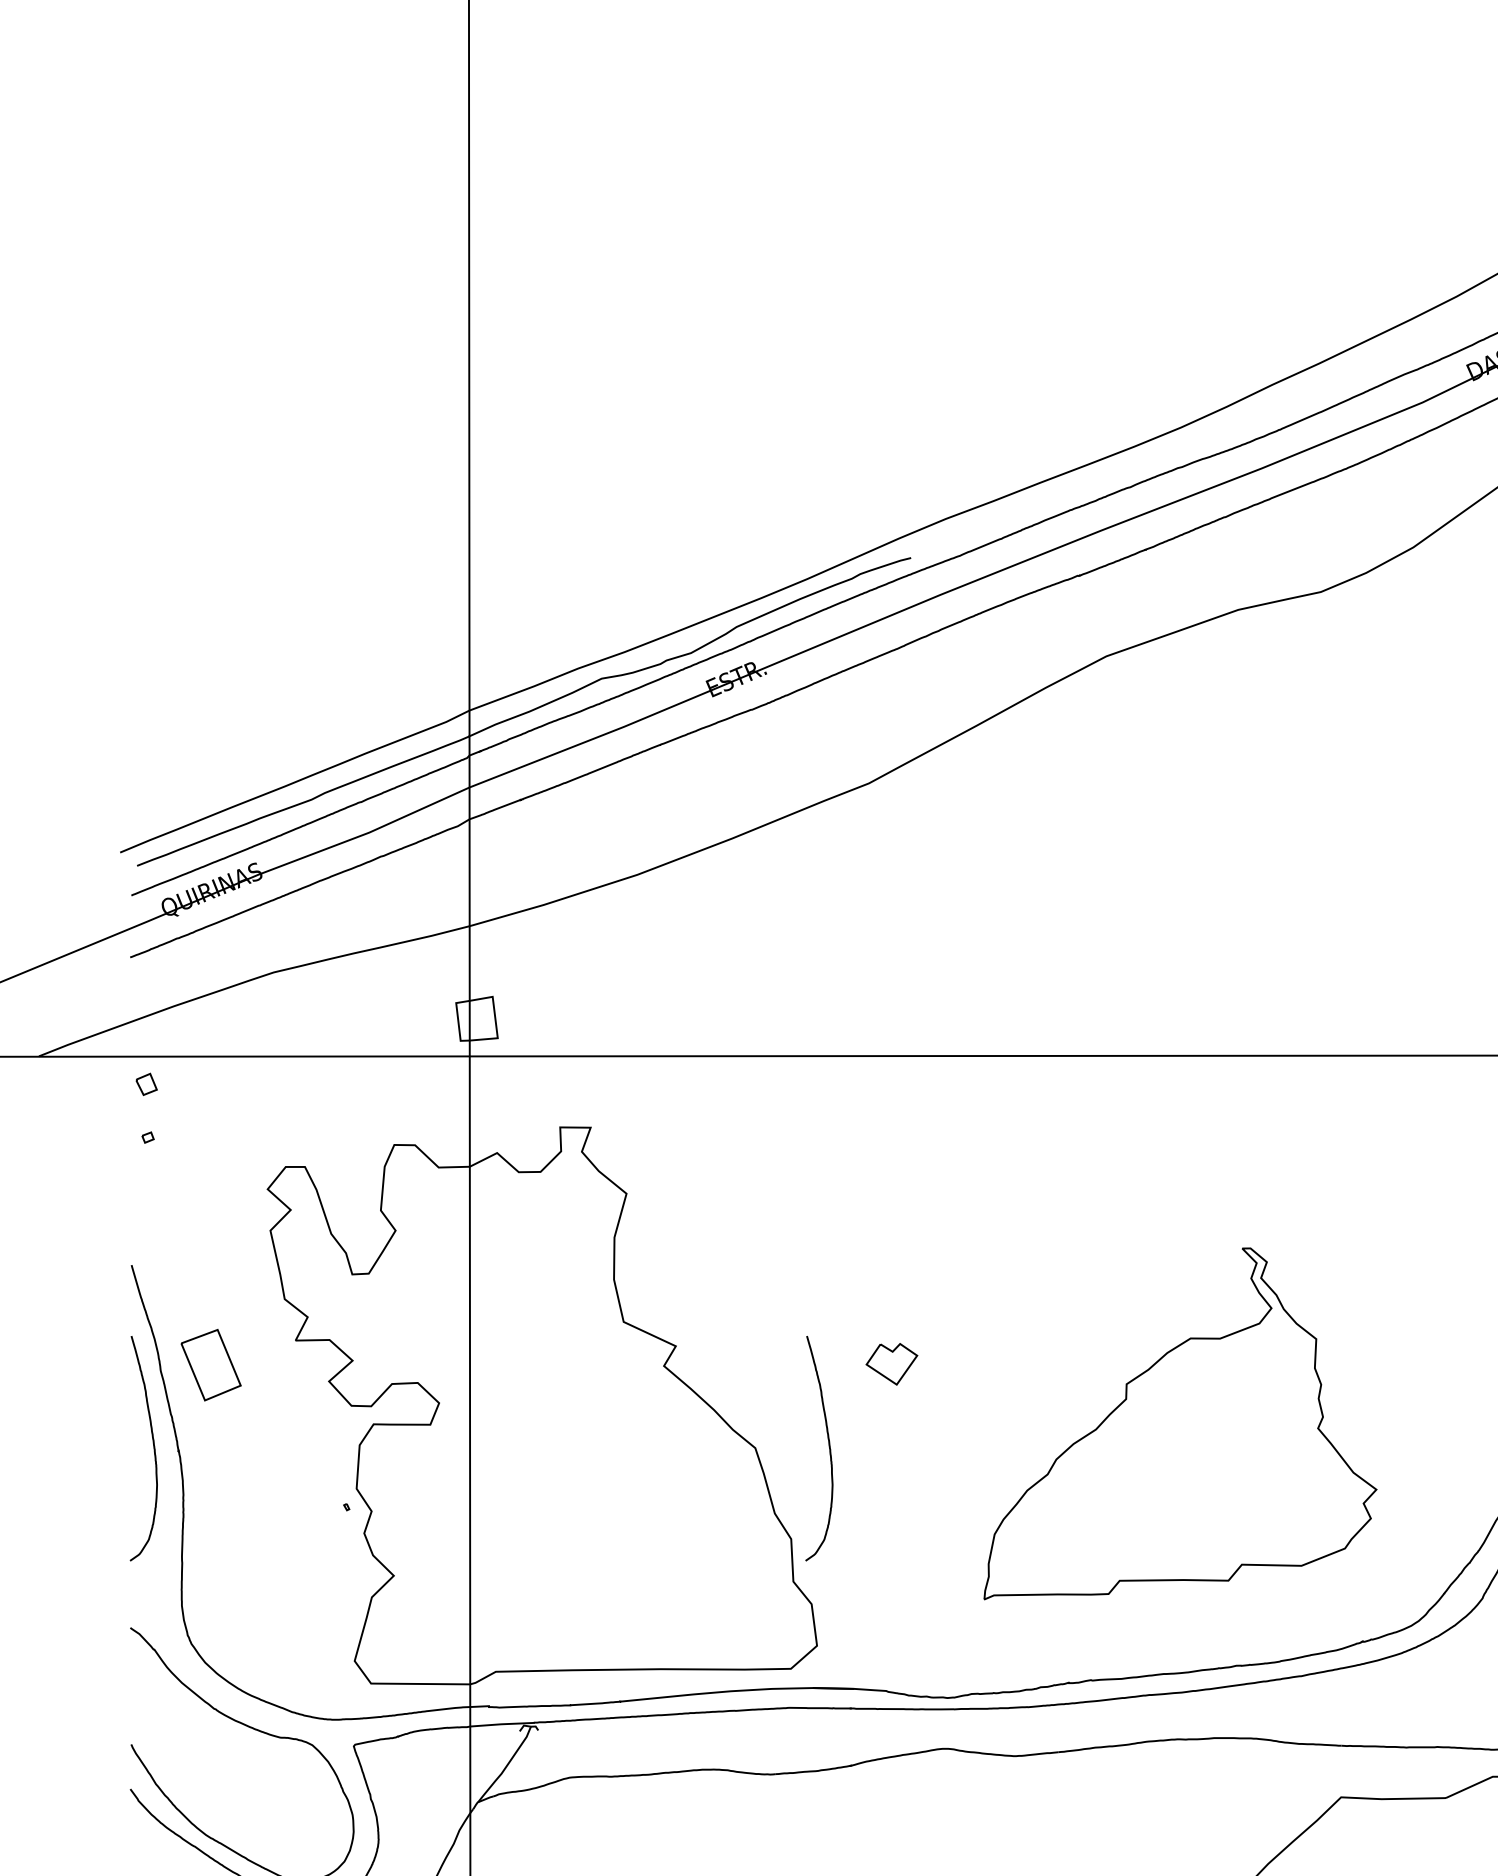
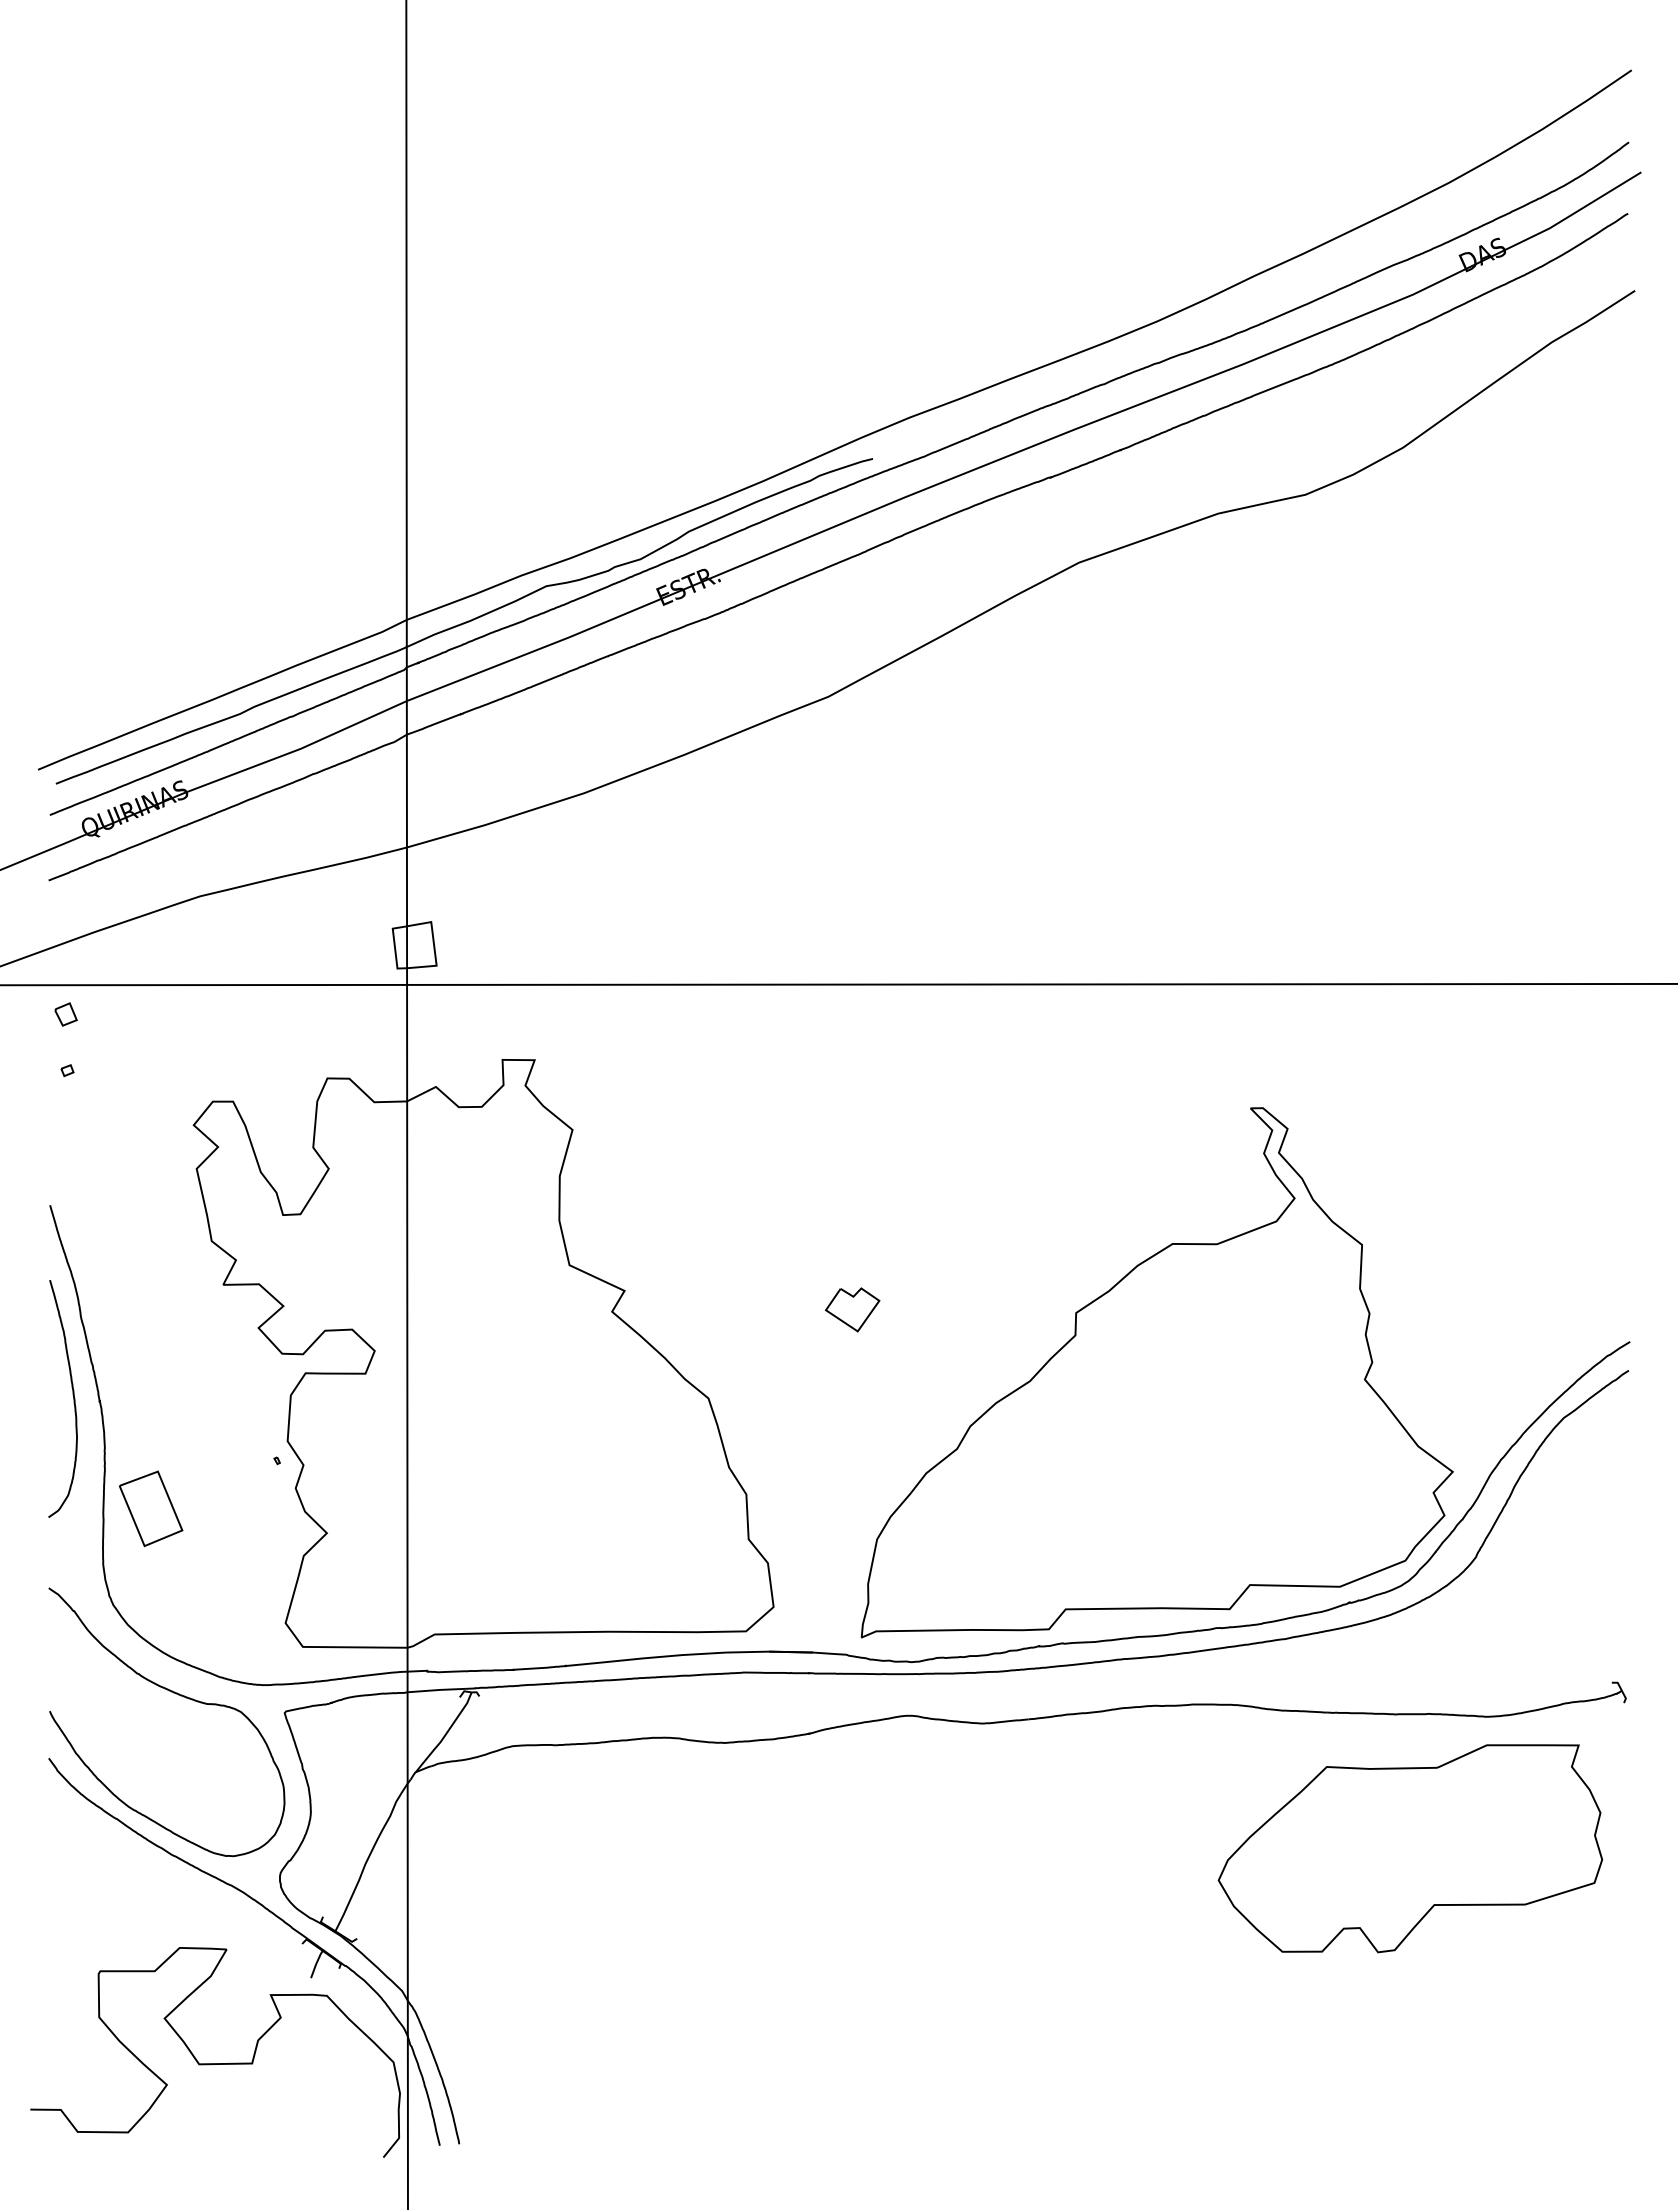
part: (211, 1364) -> (151, 1508), moved
part: (1179, 1423) -> (1156, 1372), size x1.43
curve: (828, 1445) -> (785, 1395), removed

